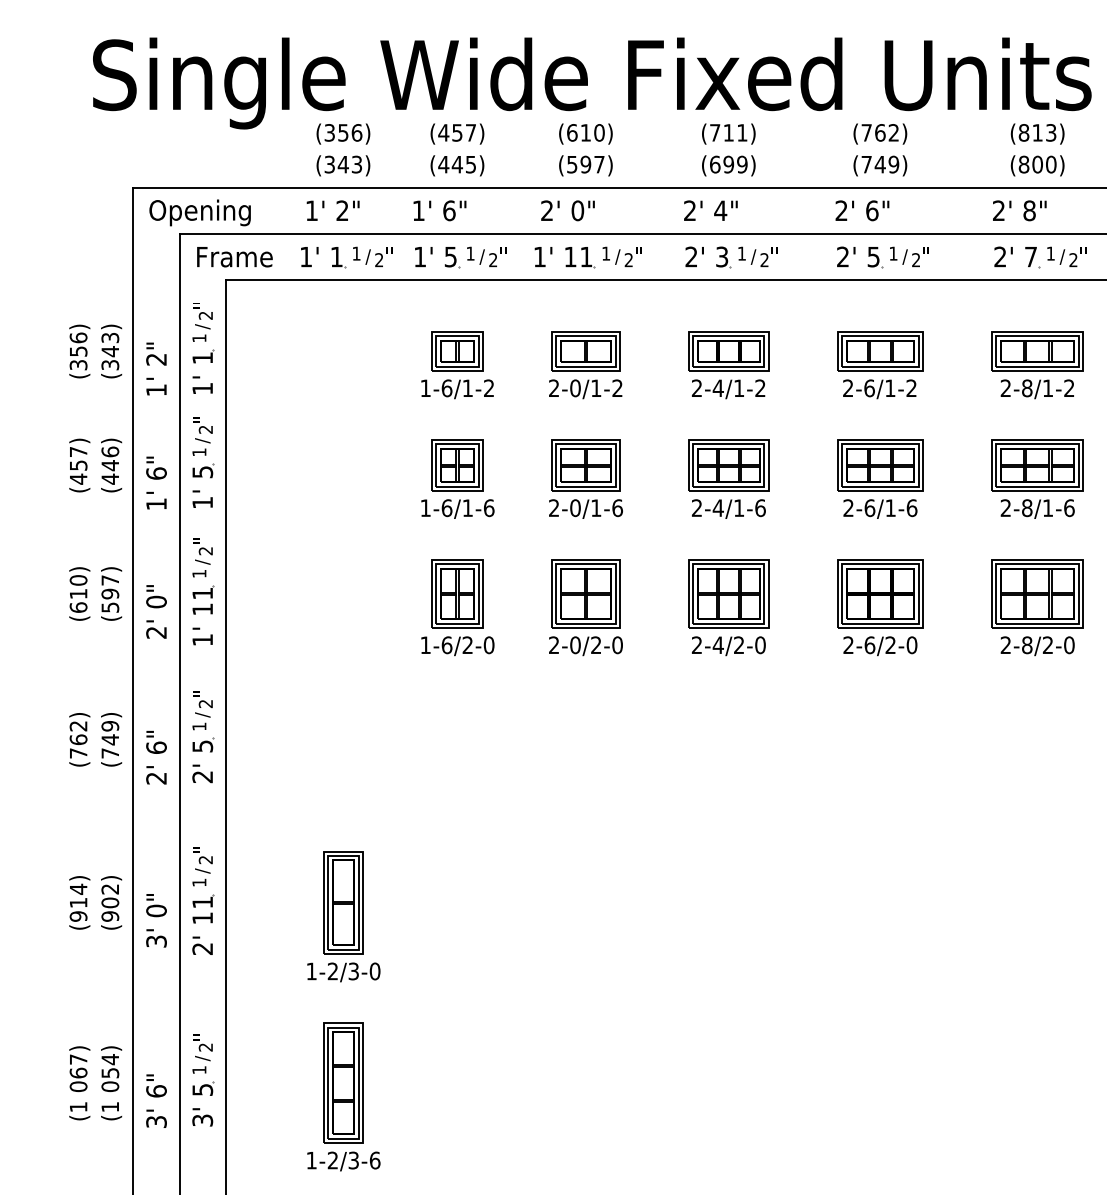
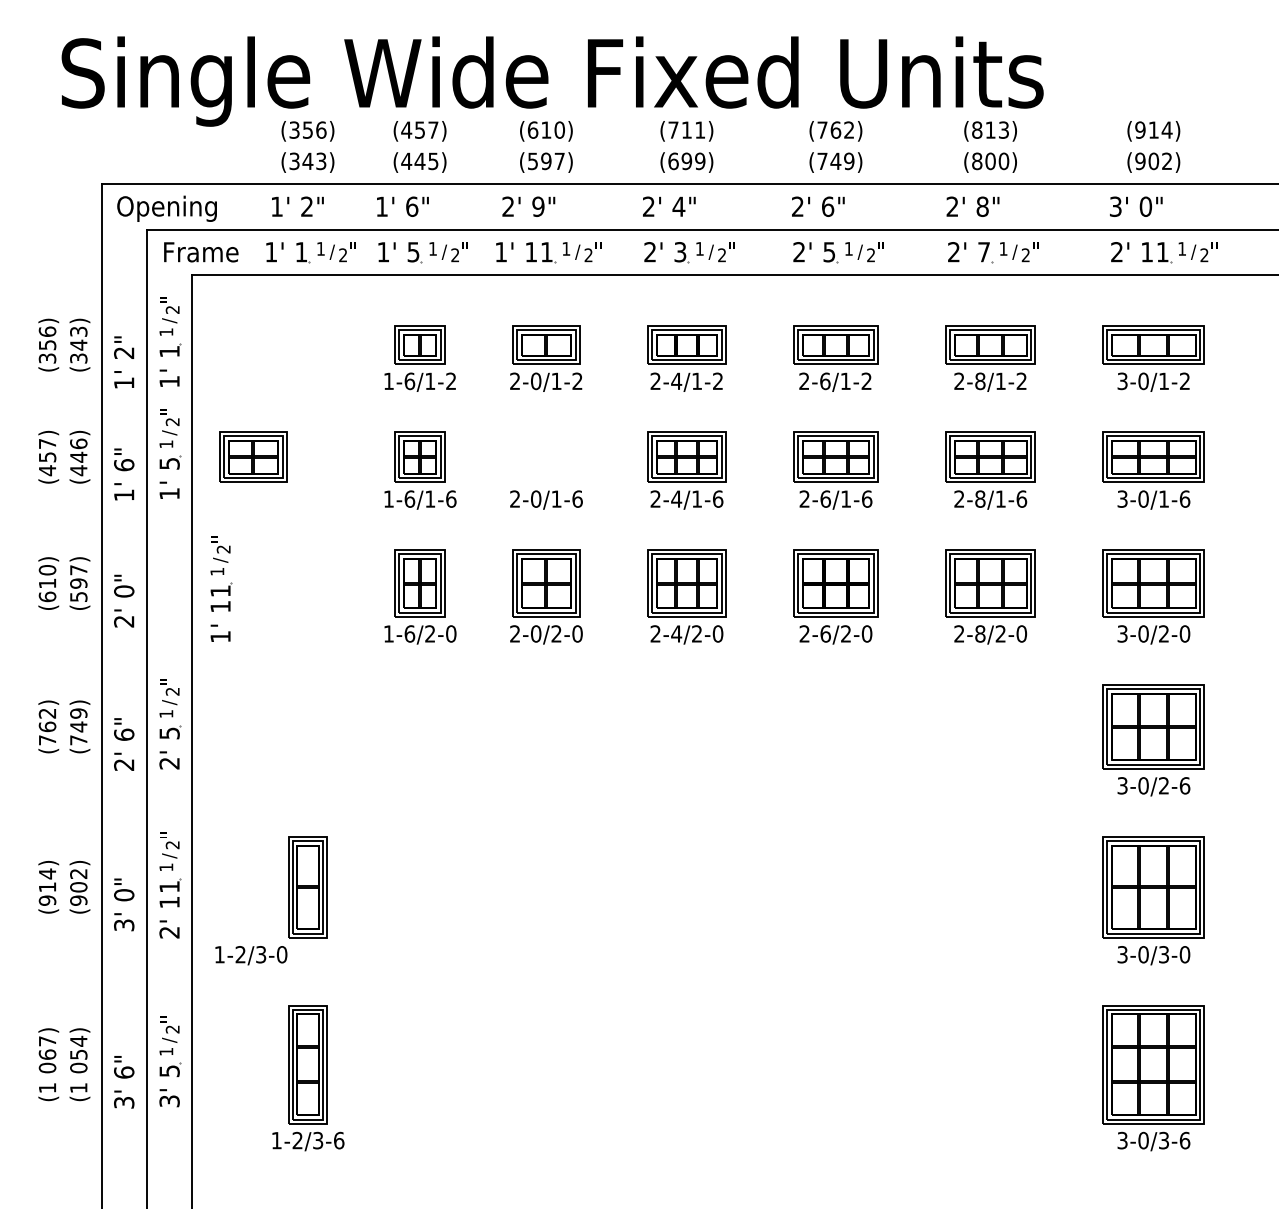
text: (577, 210) -> (538, 206), 0" -> 9"
part: (586, 464) -> (253, 456), moved
part: (203, 590) -> (221, 588), moved
text: (343, 972) -> (251, 955), moved

